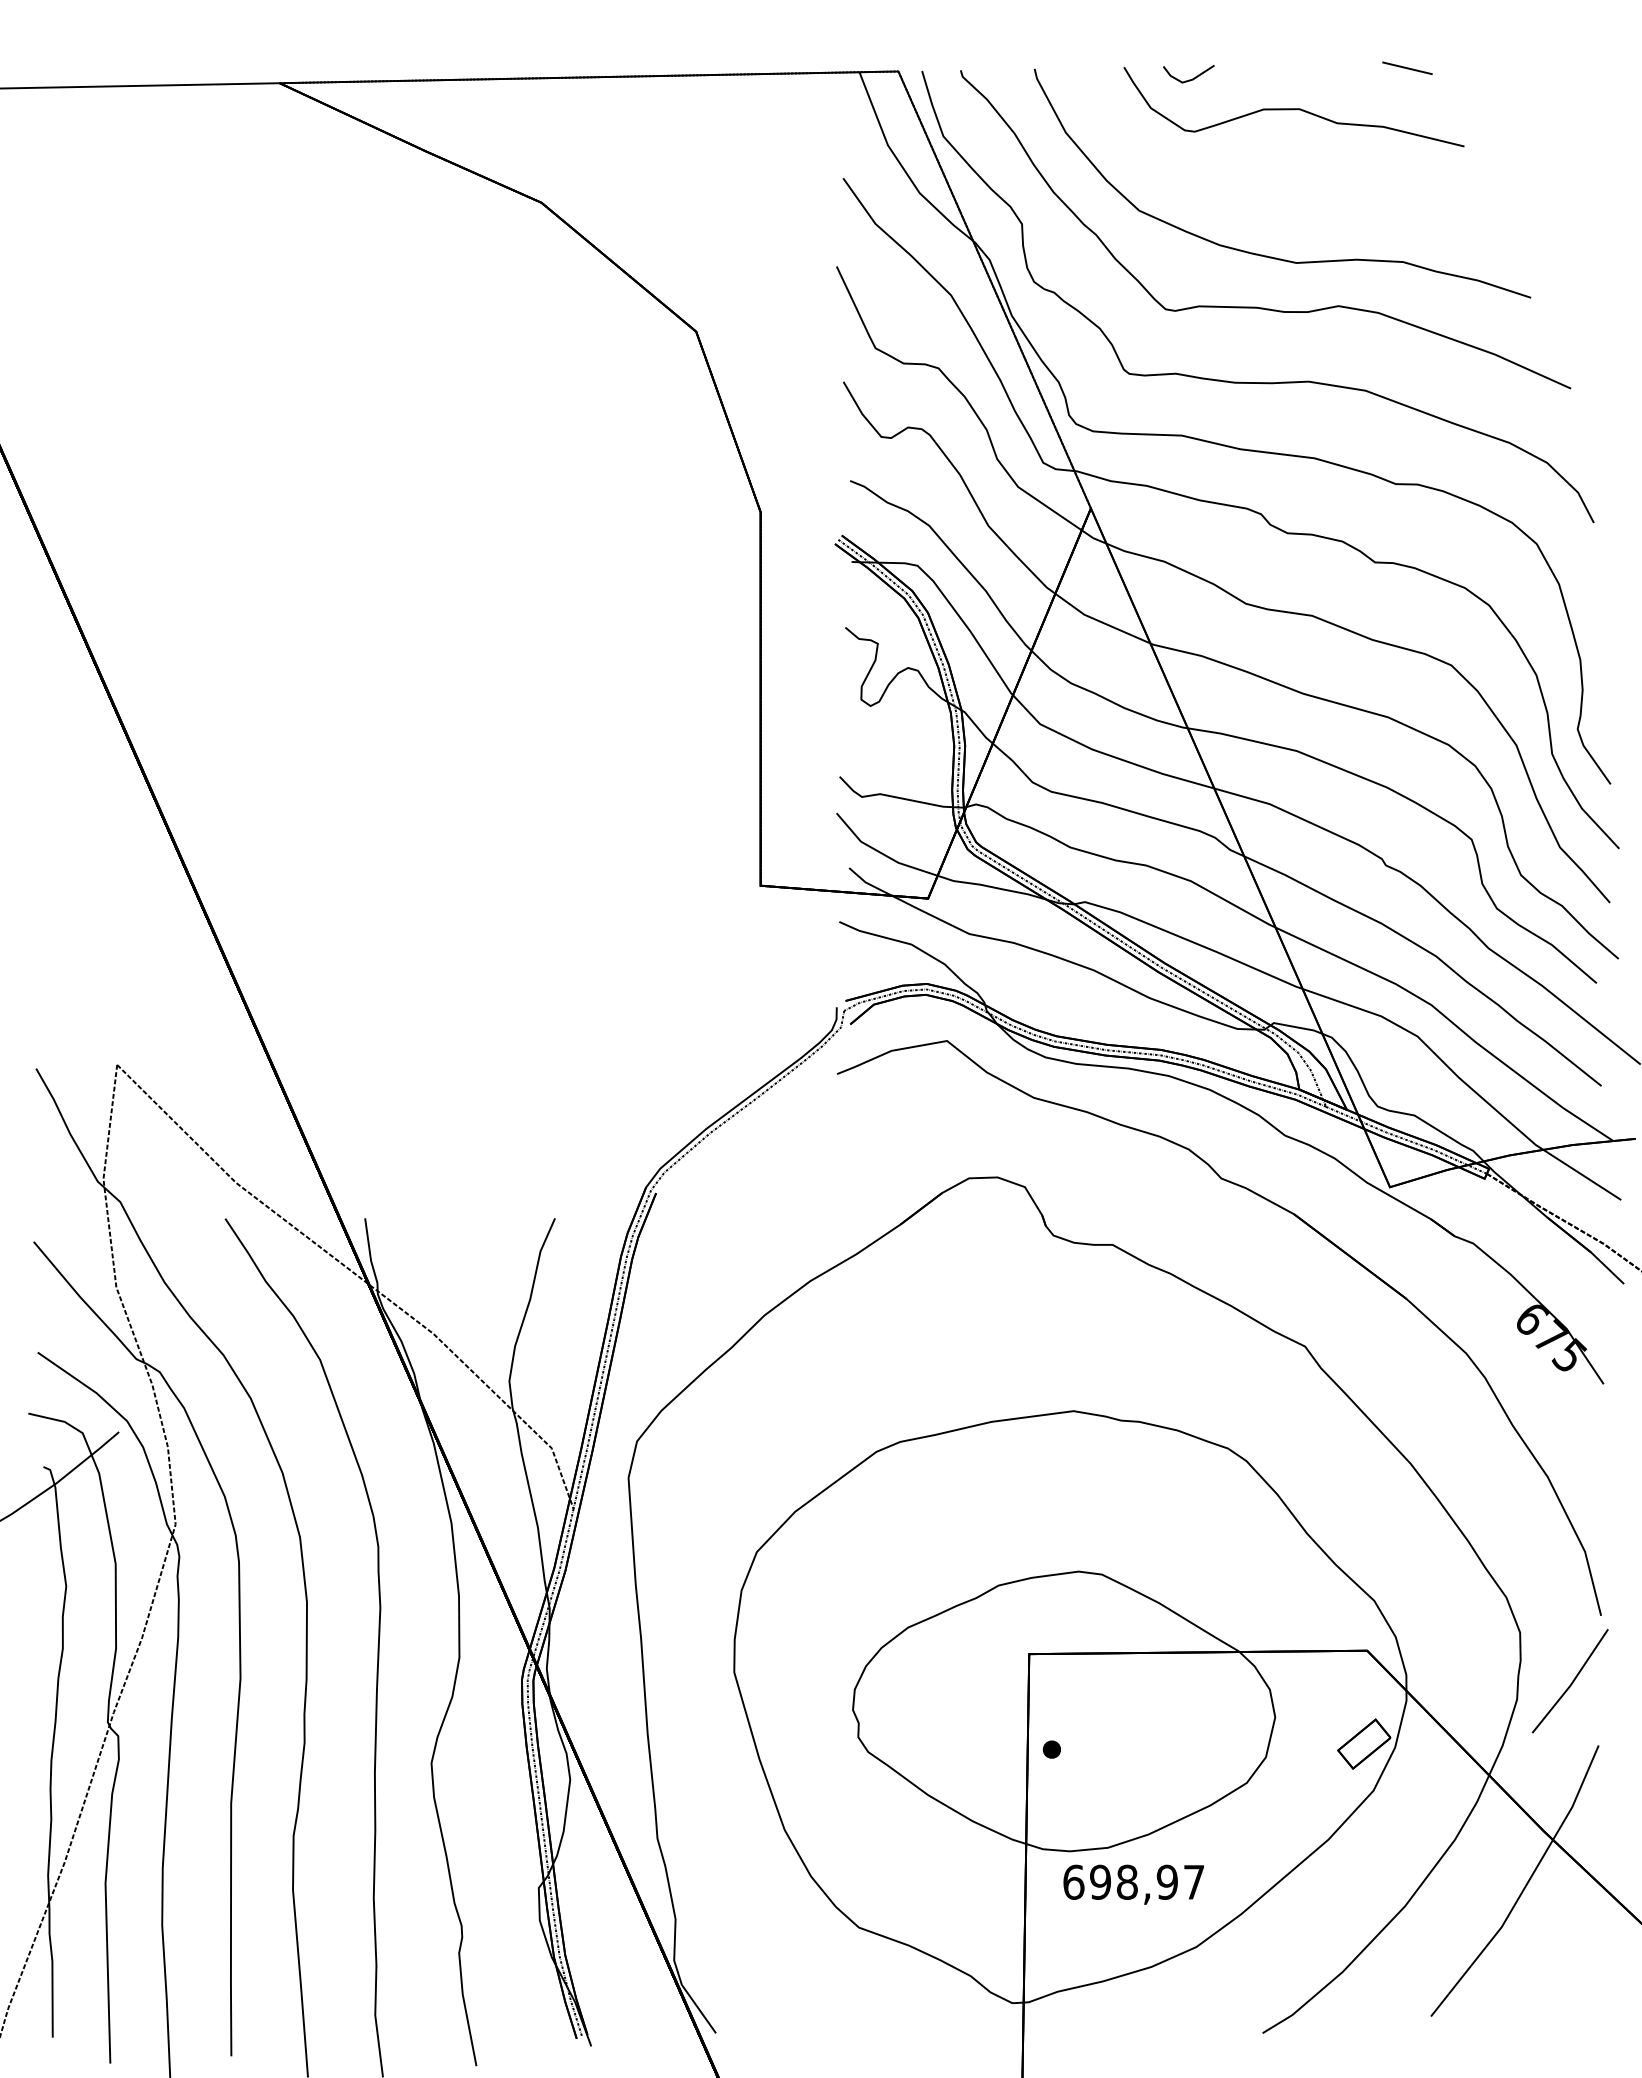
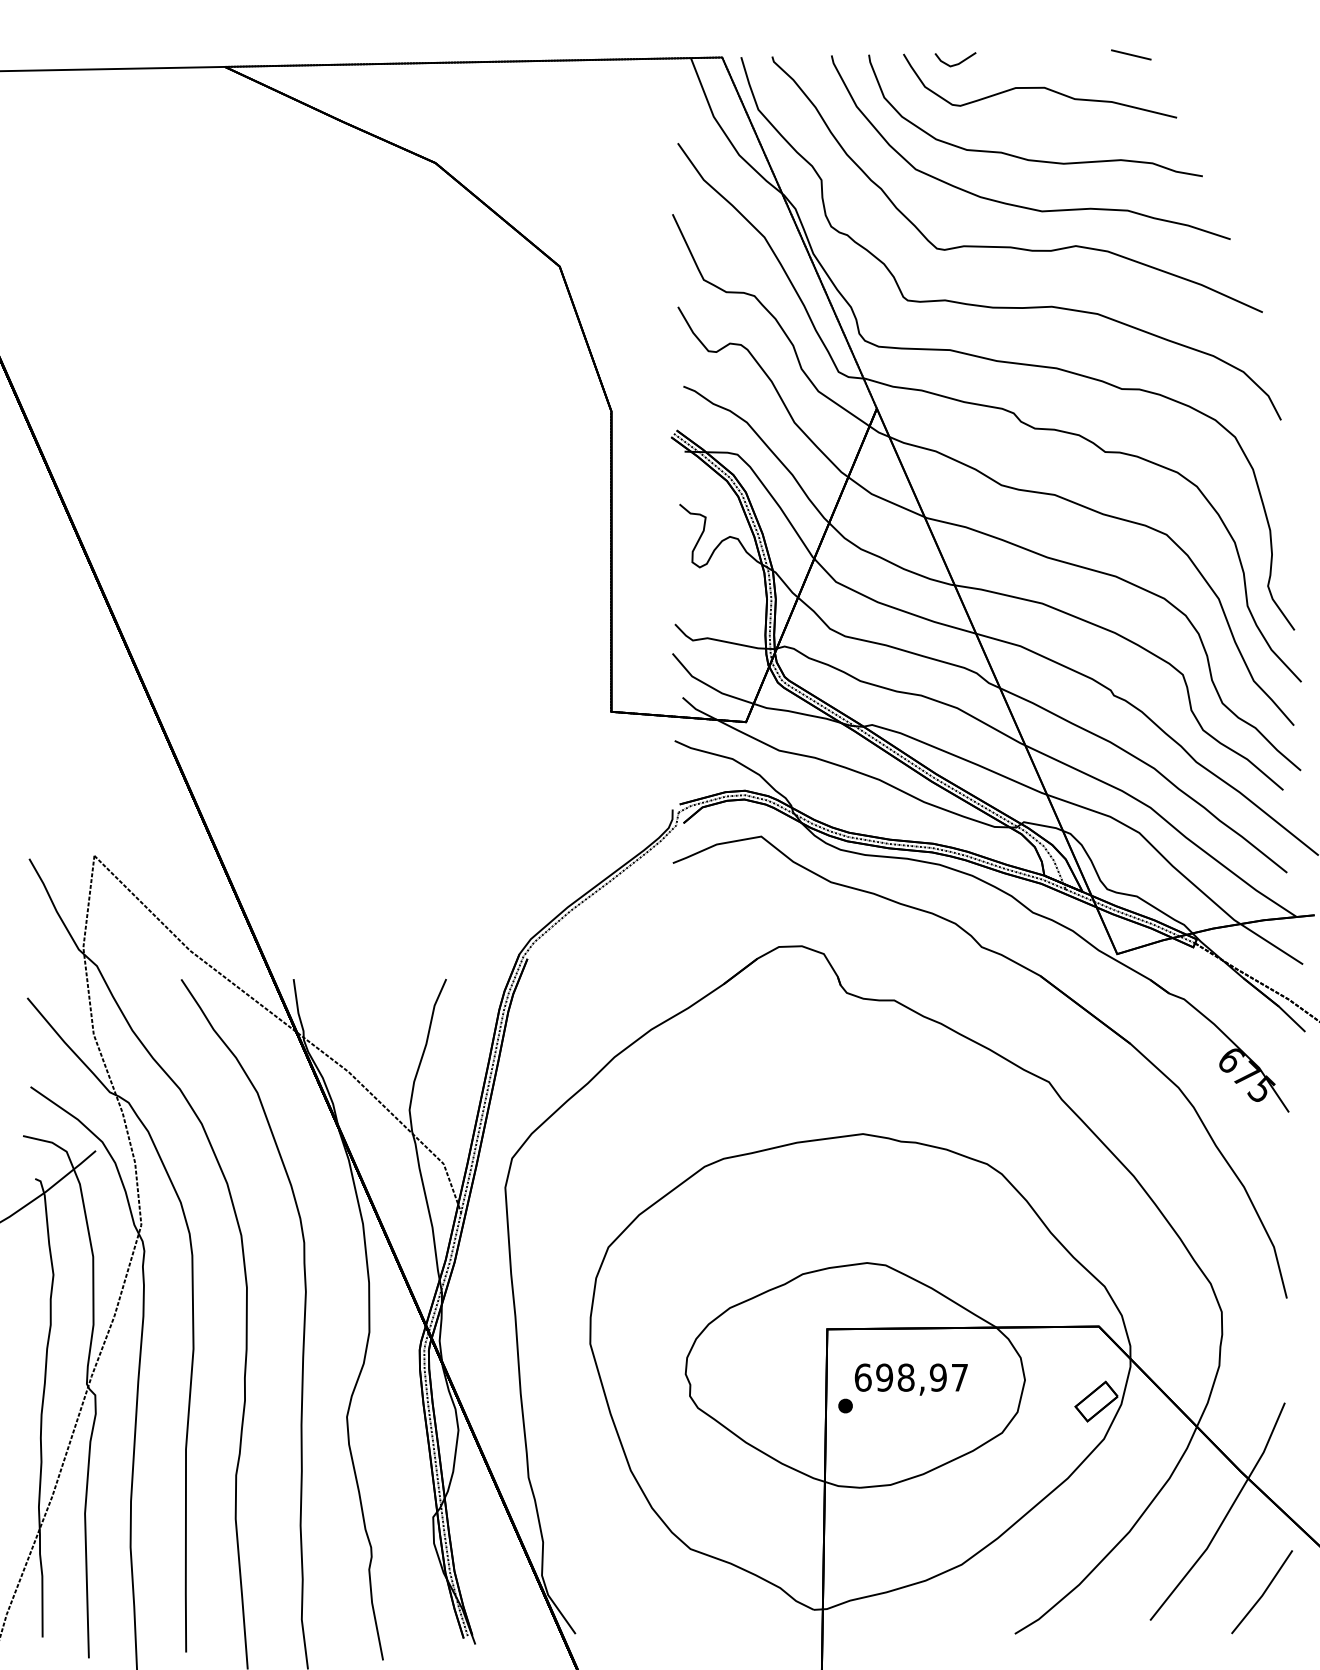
curve: (1274, 196) -> (1024, 157), added
line: (1571, 1682) -> (1263, 1593), moved
text: (1133, 1884) -> (911, 1379), moved

